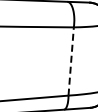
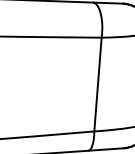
line: (71, 61) -> (98, 84), dashed -> solid

